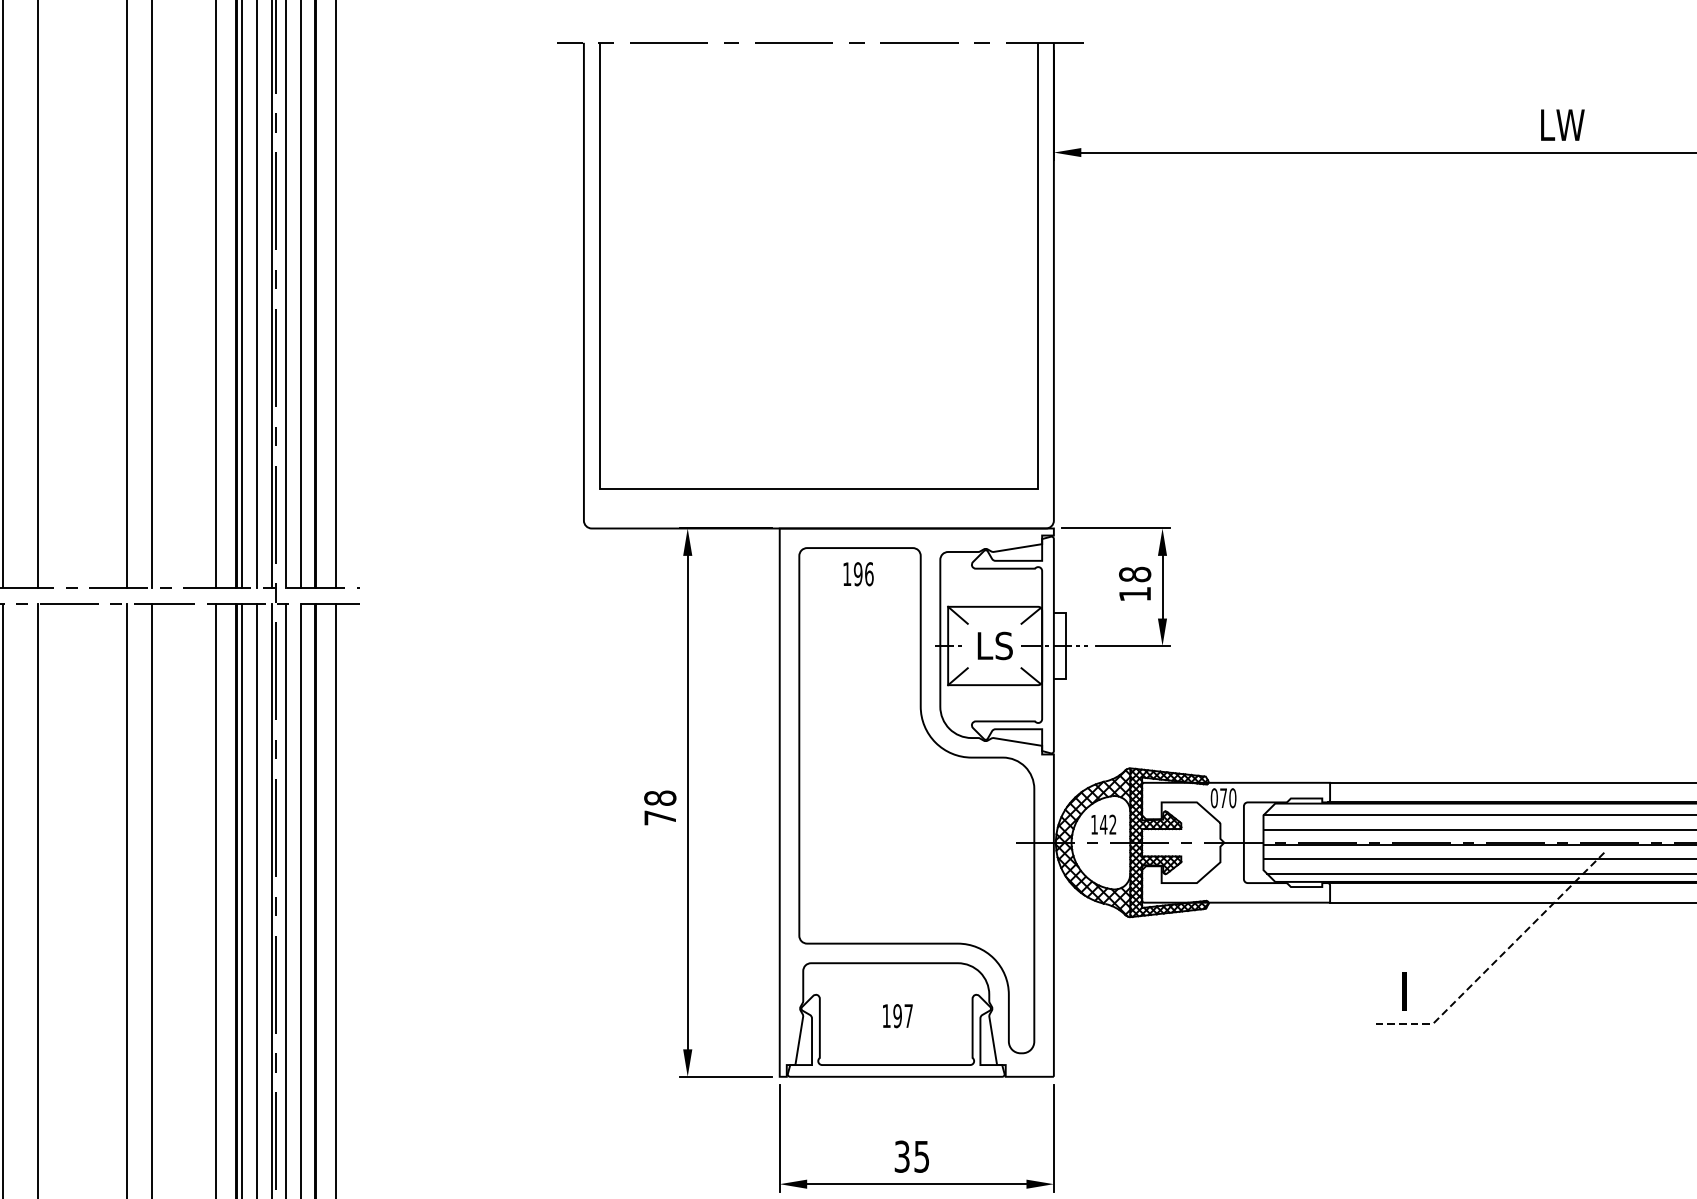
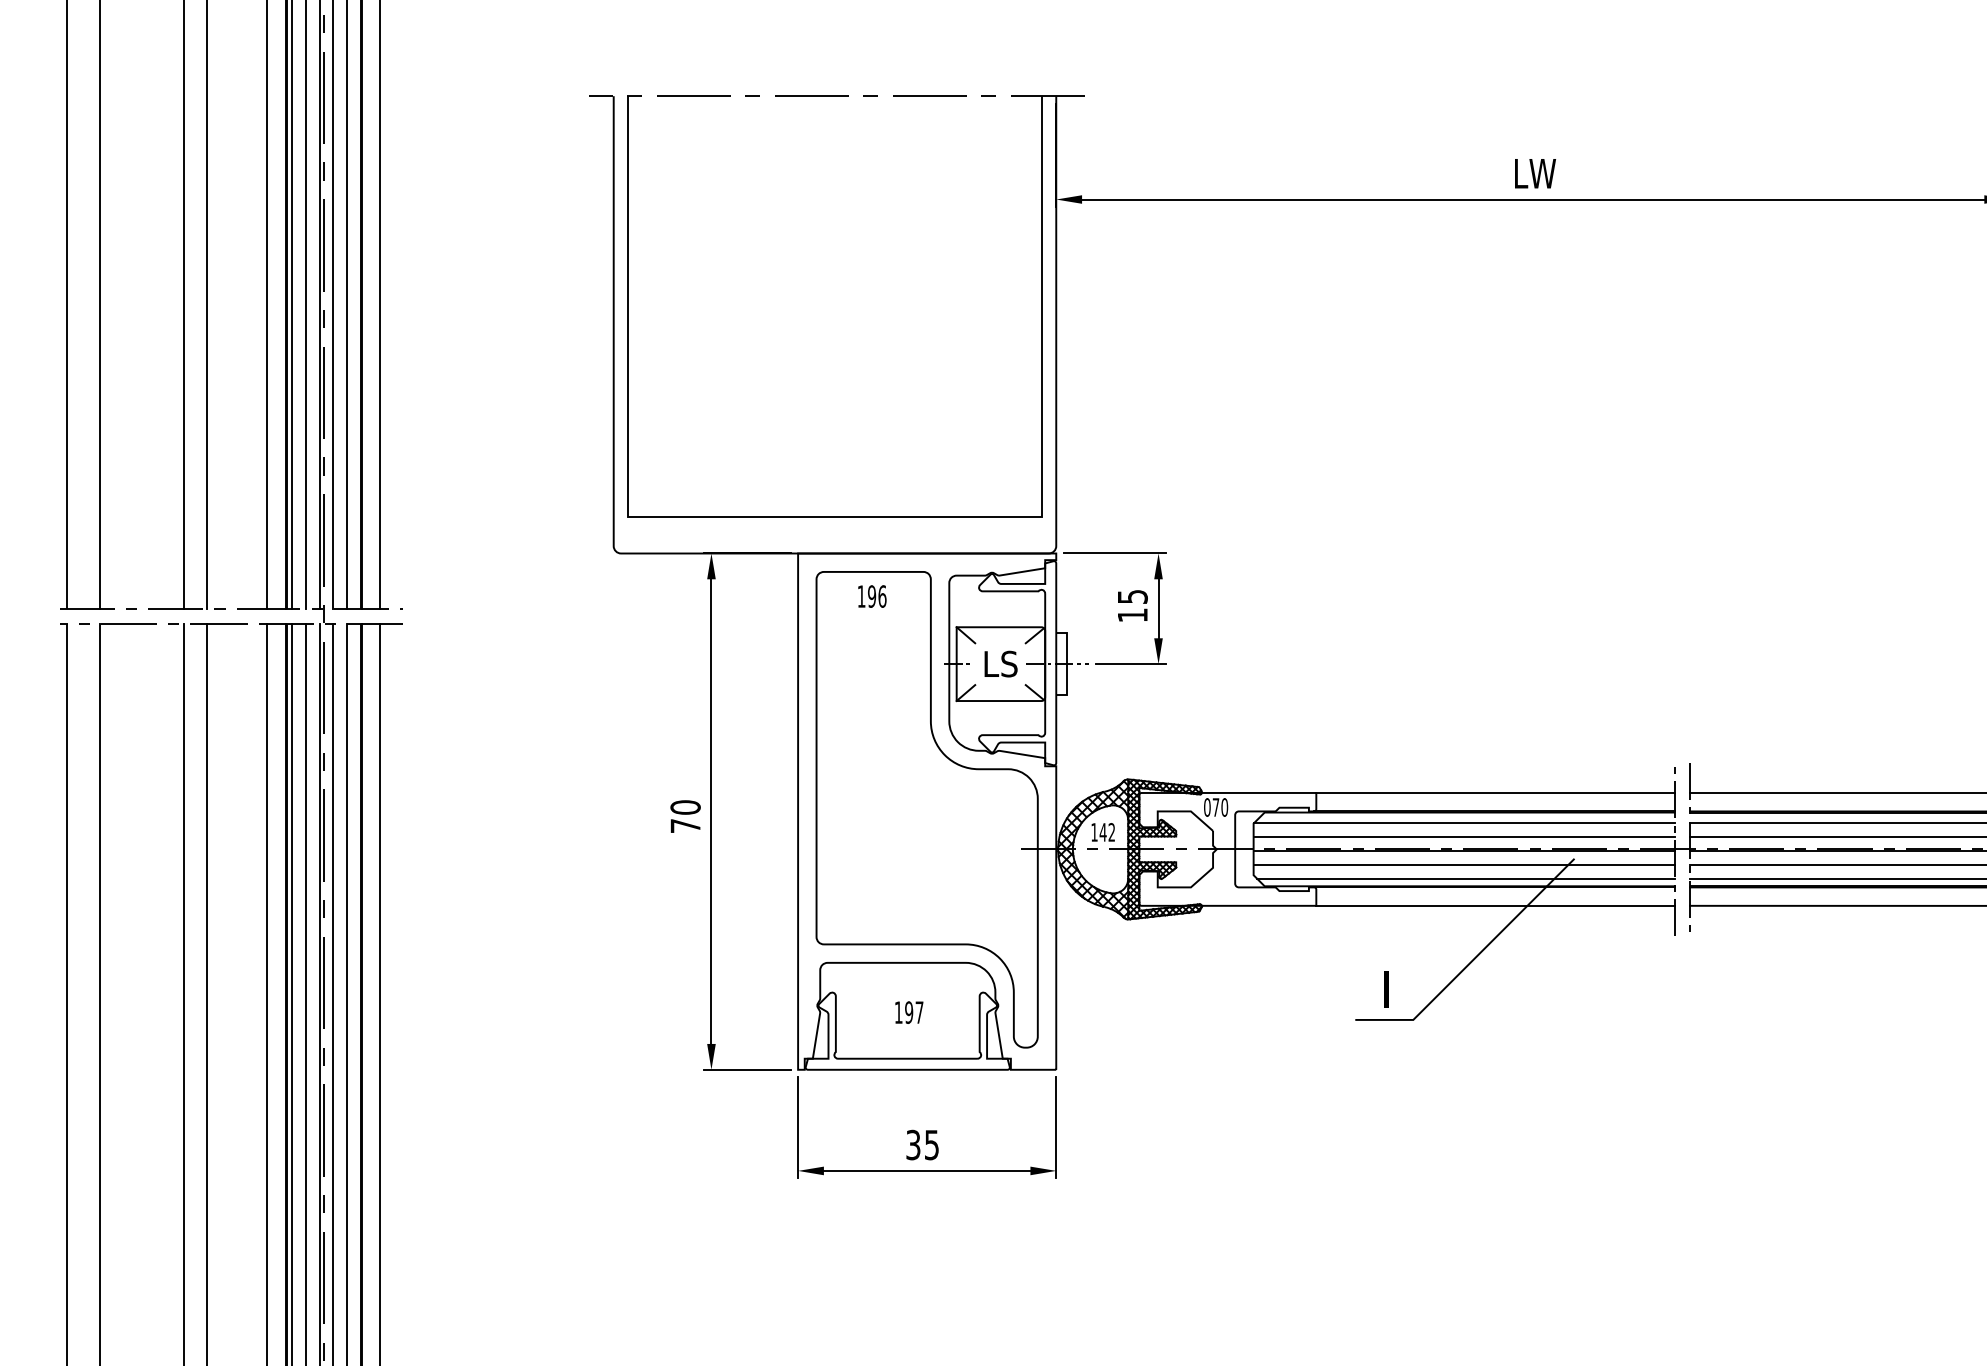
text: (1134, 574) -> (1132, 596), 18 -> 15
text: (660, 798) -> (685, 807), 78 -> 70
line: (1495, 960) -> (1472, 960), dashed -> solid

